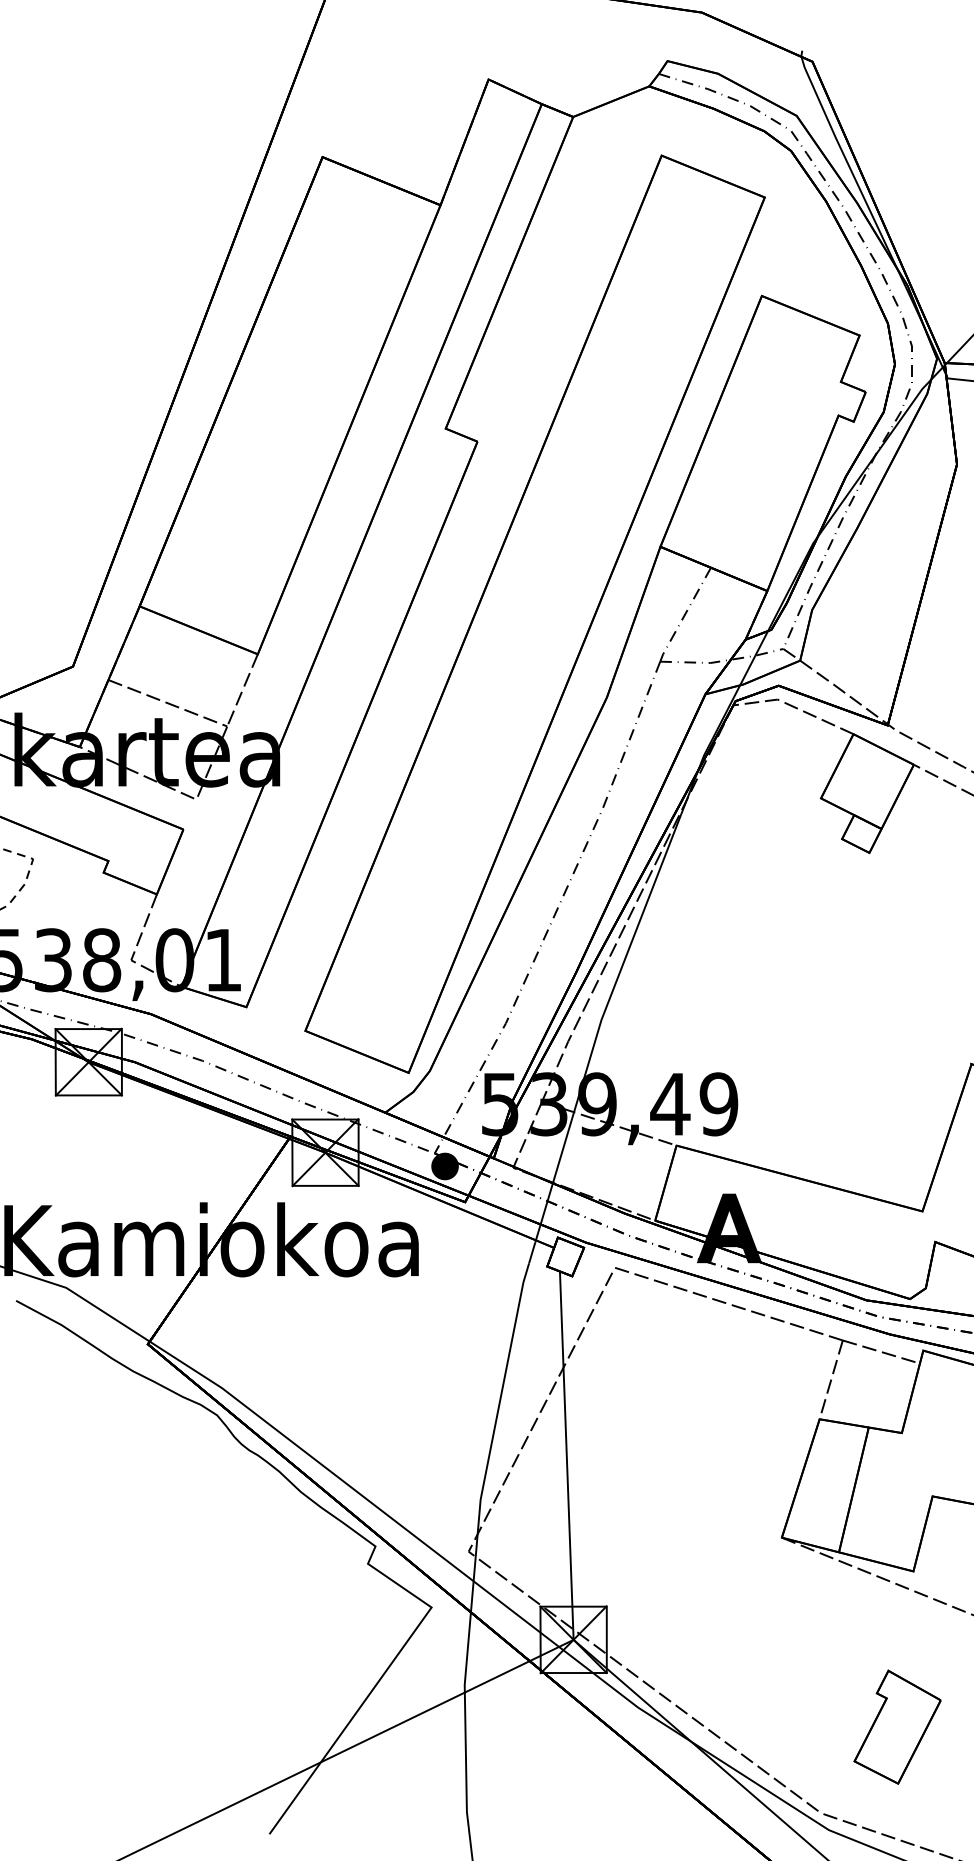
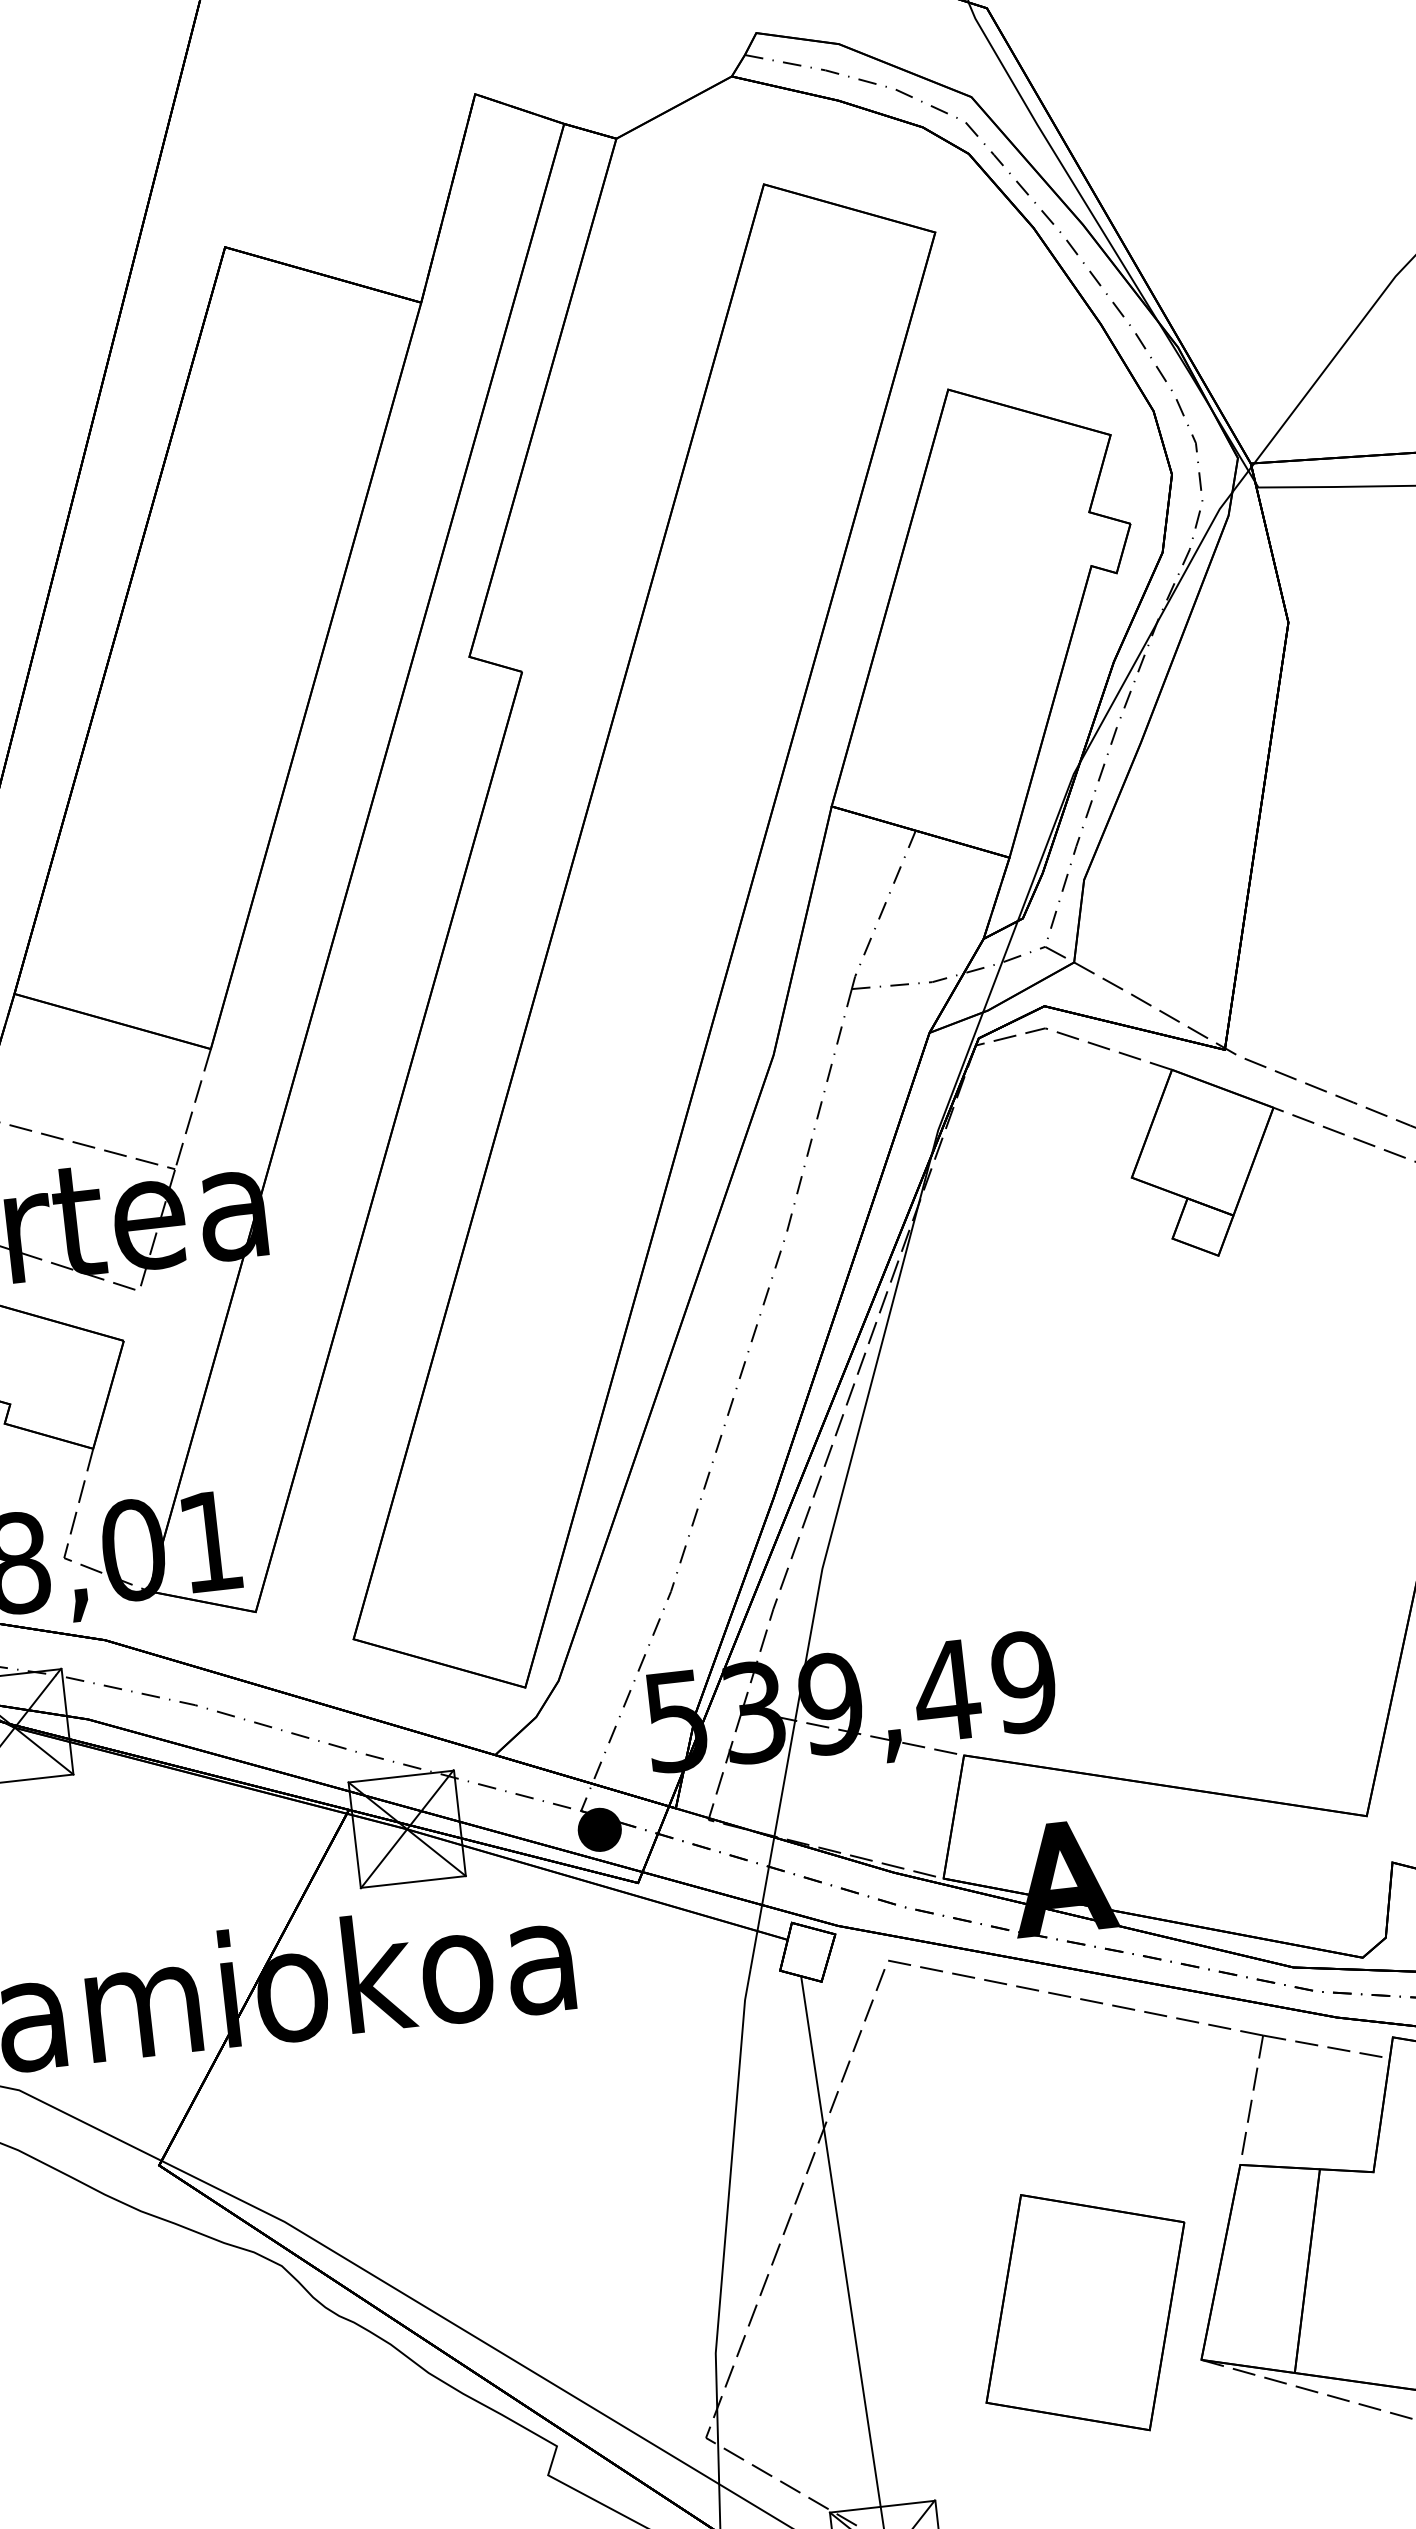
part: (712, 1499) -> (1084, 2311), added

